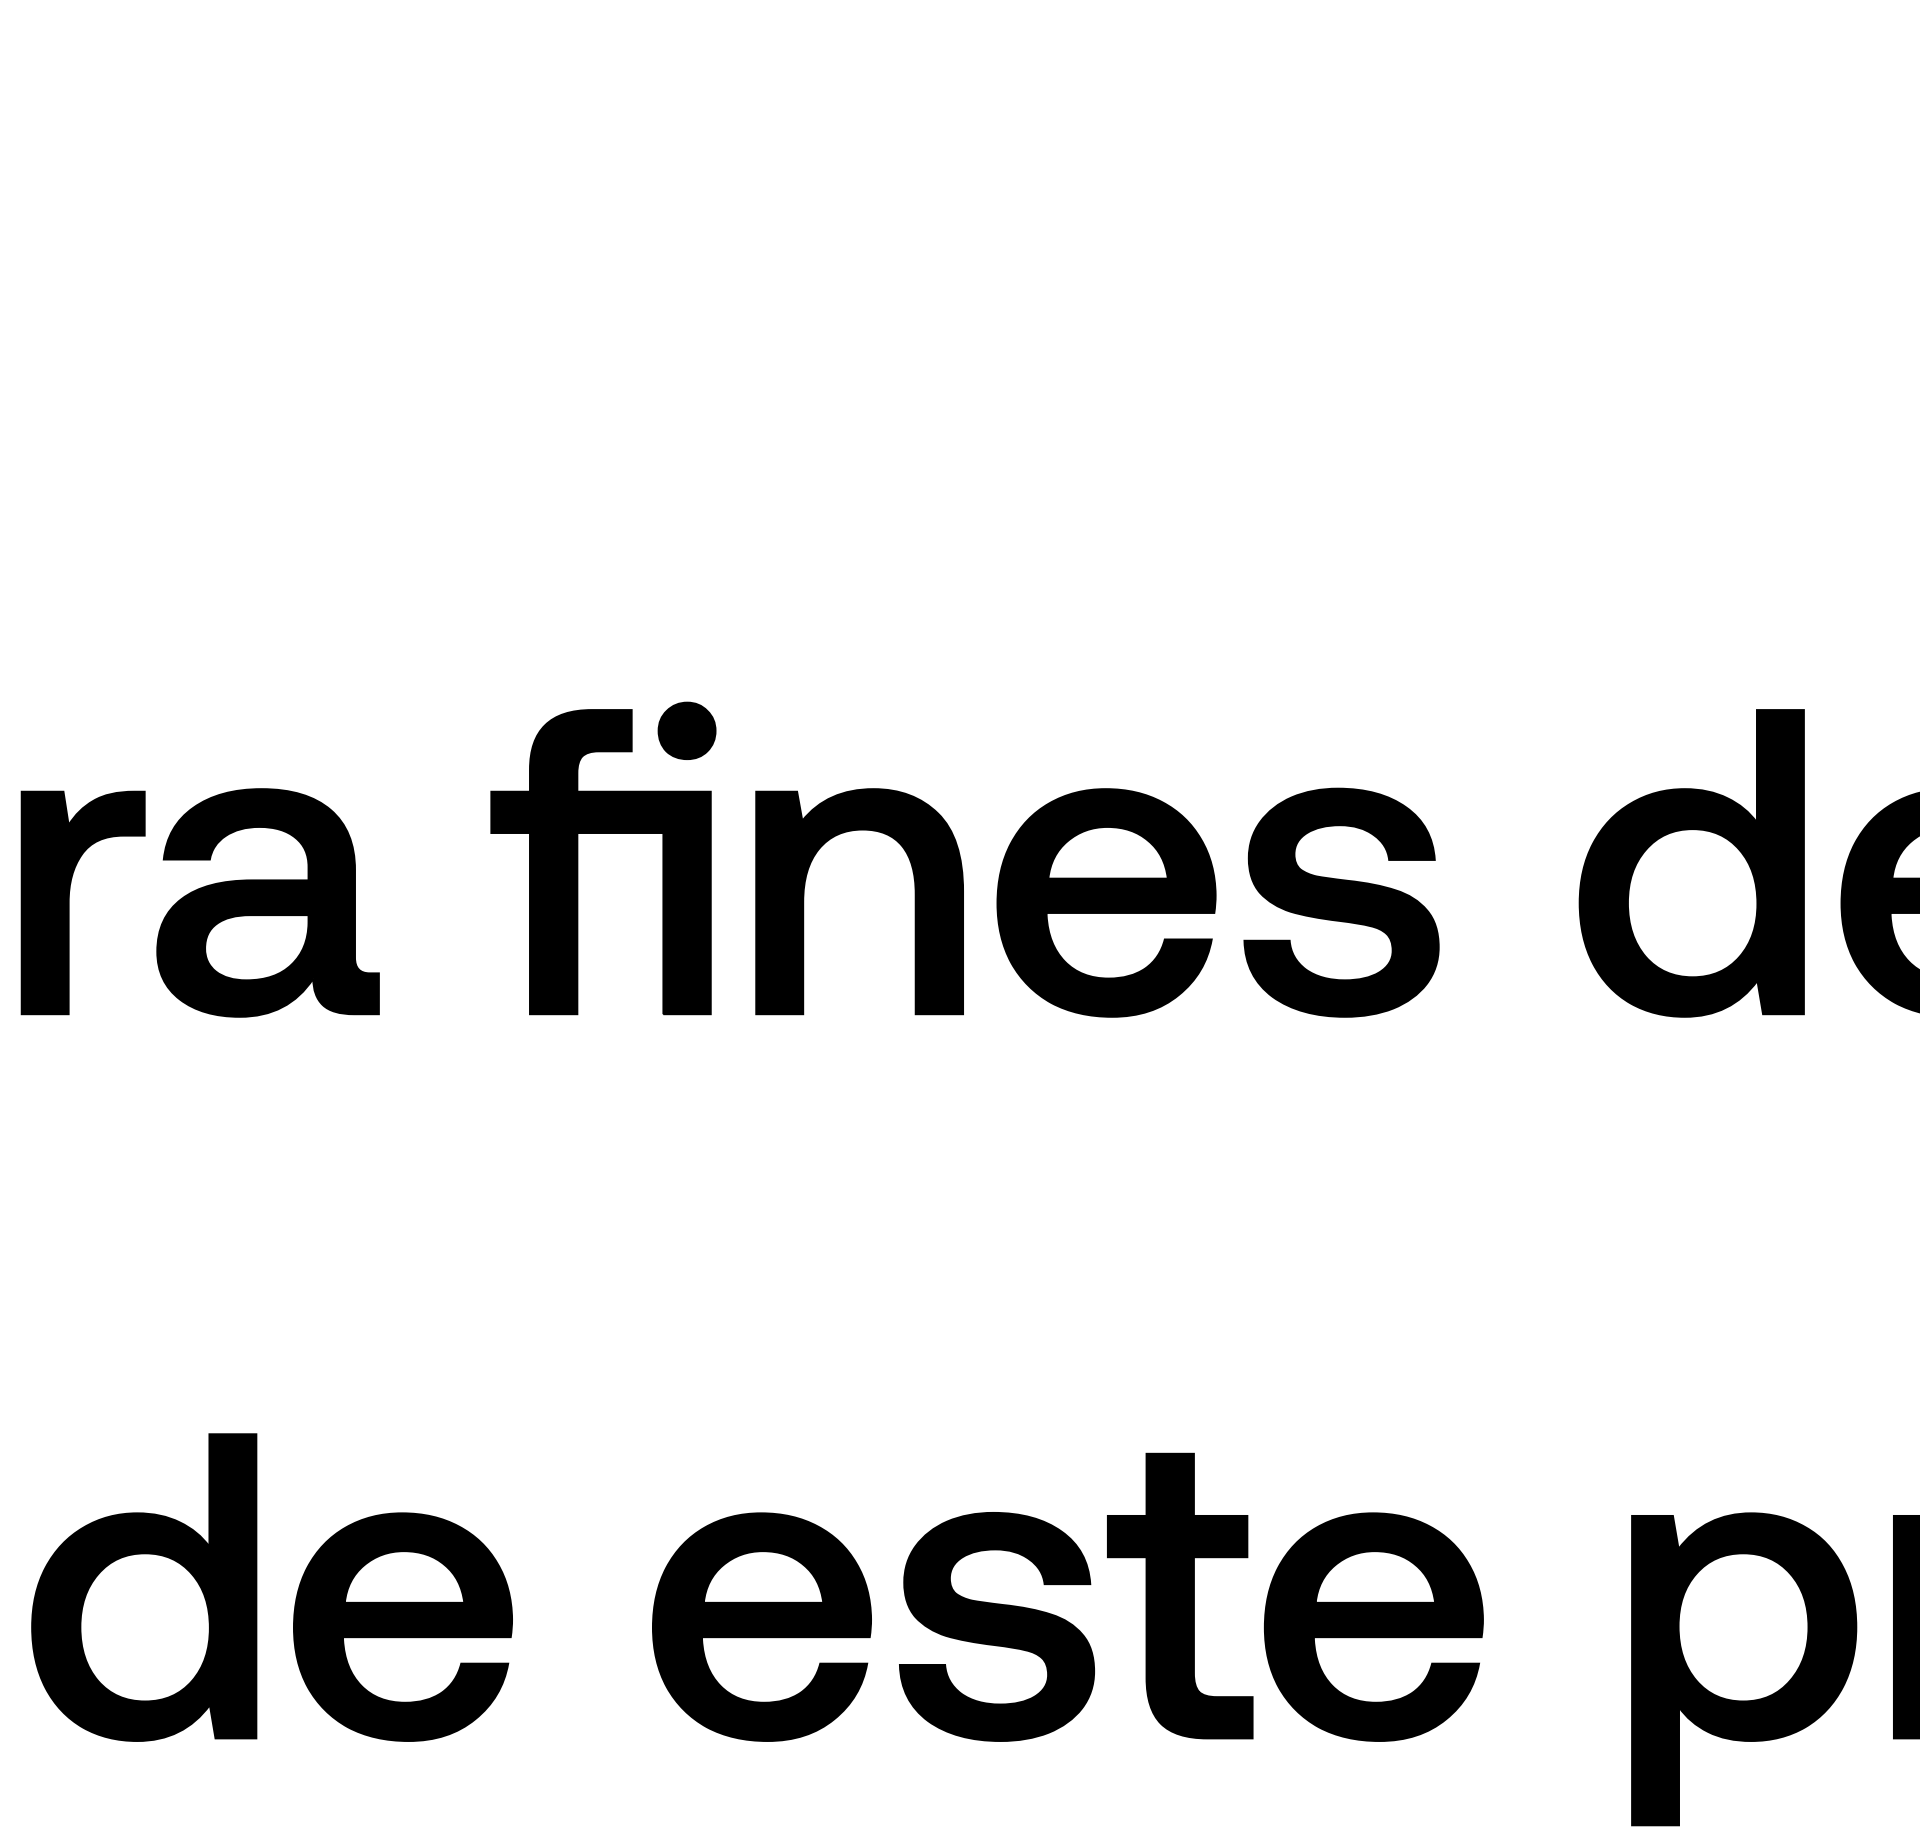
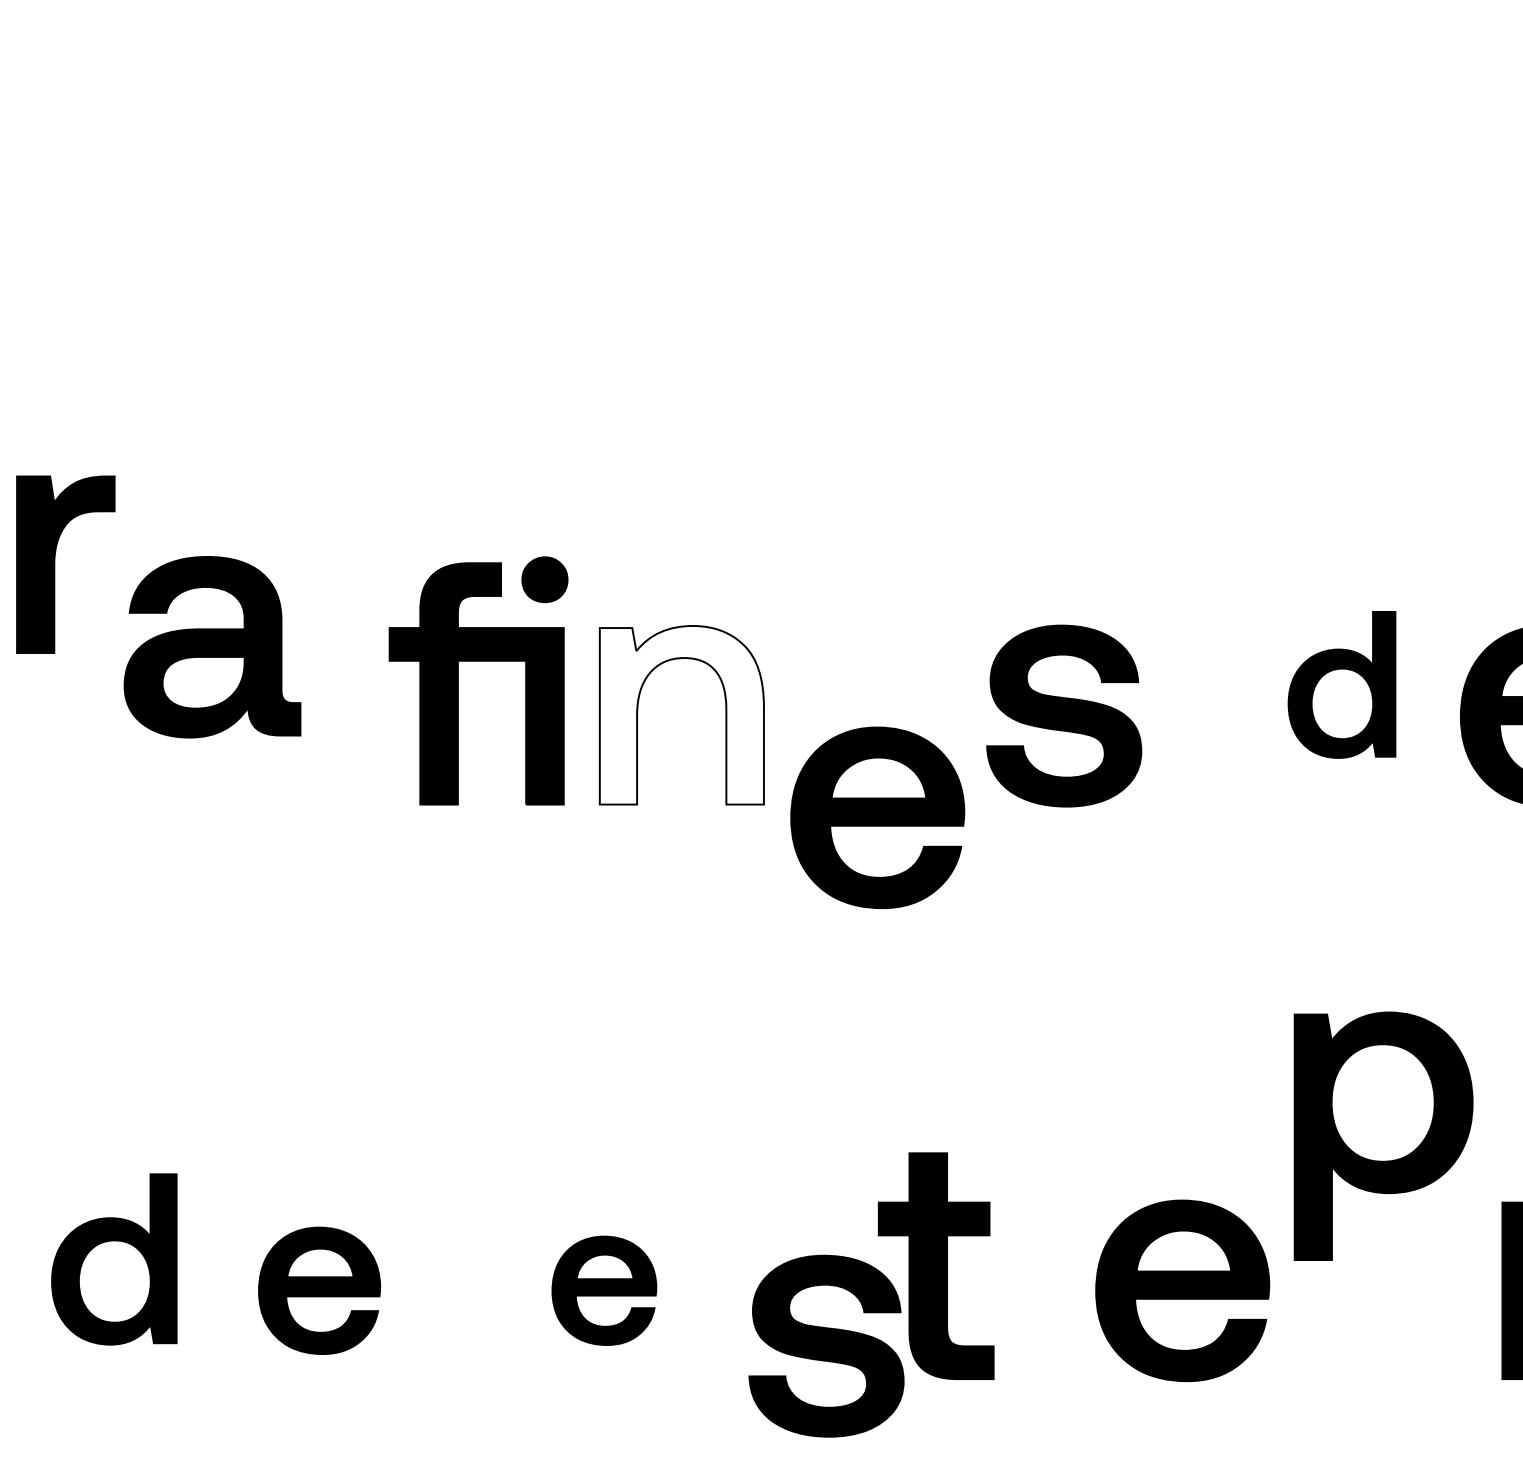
part: (1691, 863) -> (1341, 684), size x0.6
fill: (859, 901) -> (681, 715), removed
part: (69, 902) -> (54, 564), moved
part: (267, 902) -> (212, 646), moved
part: (1106, 902) -> (877, 817), moved
part: (144, 1587) -> (114, 1259), size x0.7
part: (402, 1626) -> (319, 1290), size x0.7
part: (761, 1626) -> (604, 1290), size x0.6
part: (996, 1626) -> (826, 1345), moved
part: (1373, 1626) -> (1182, 1290), moved
part: (1744, 1669) -> (1383, 1136), moved

